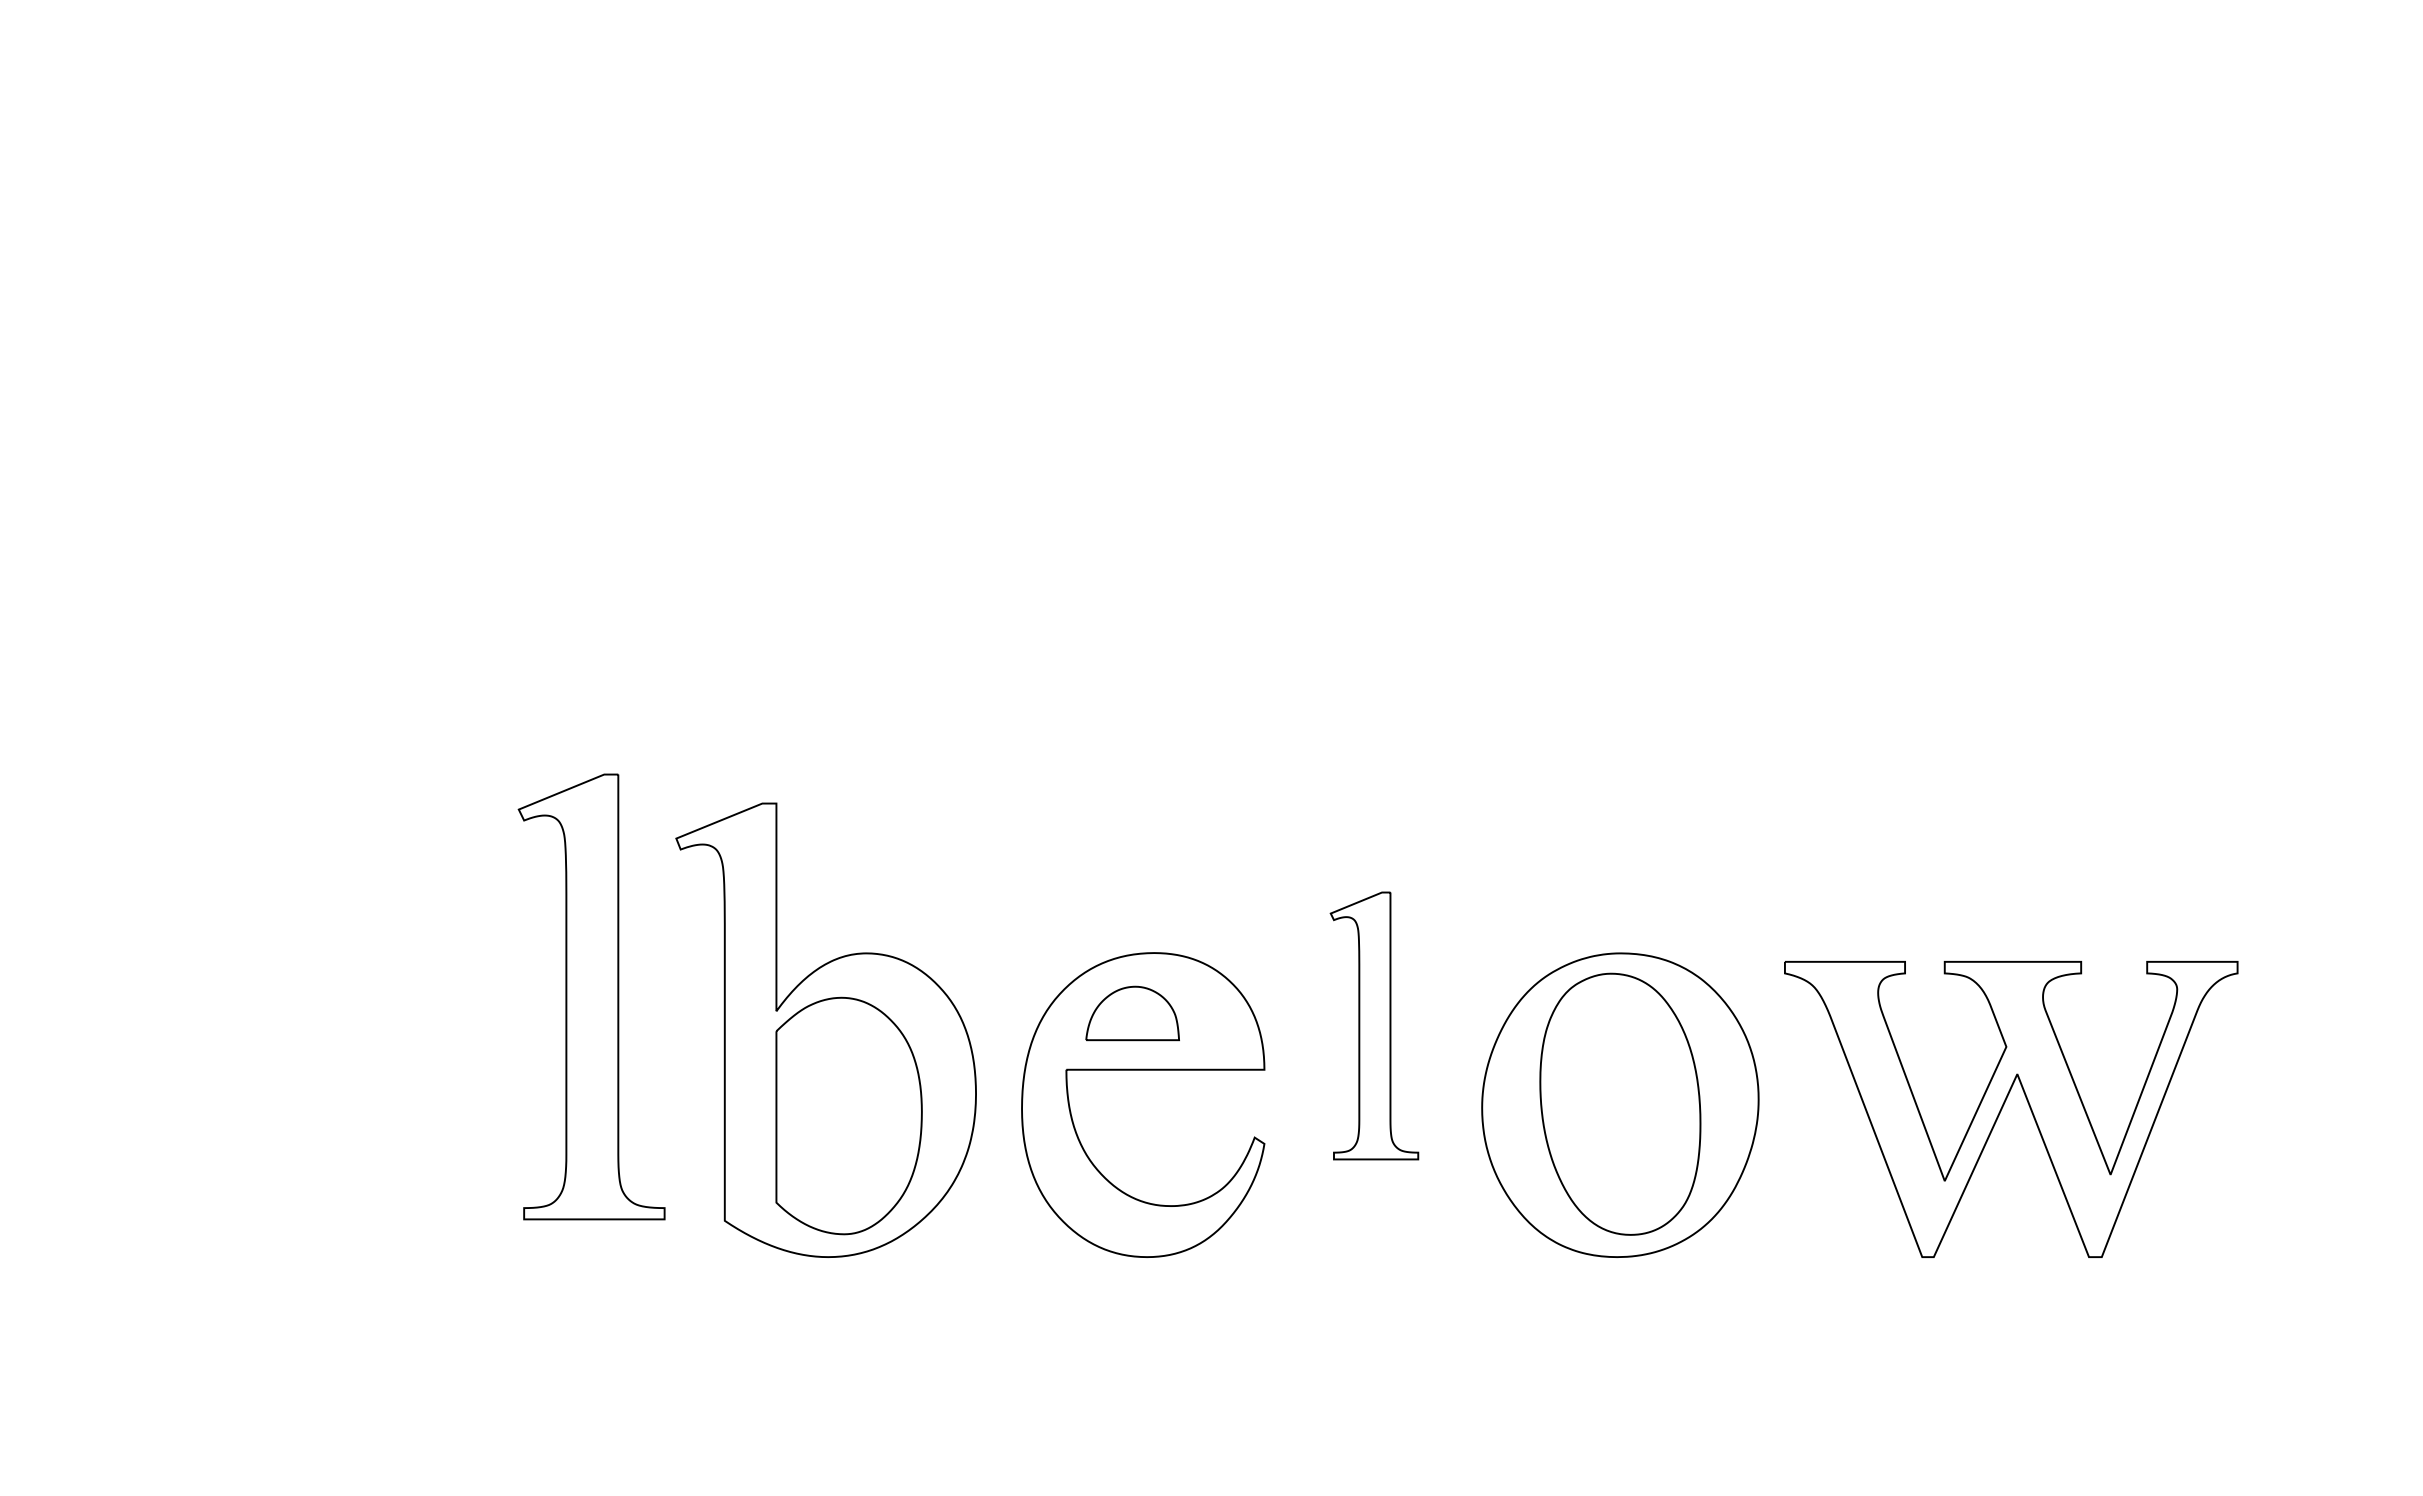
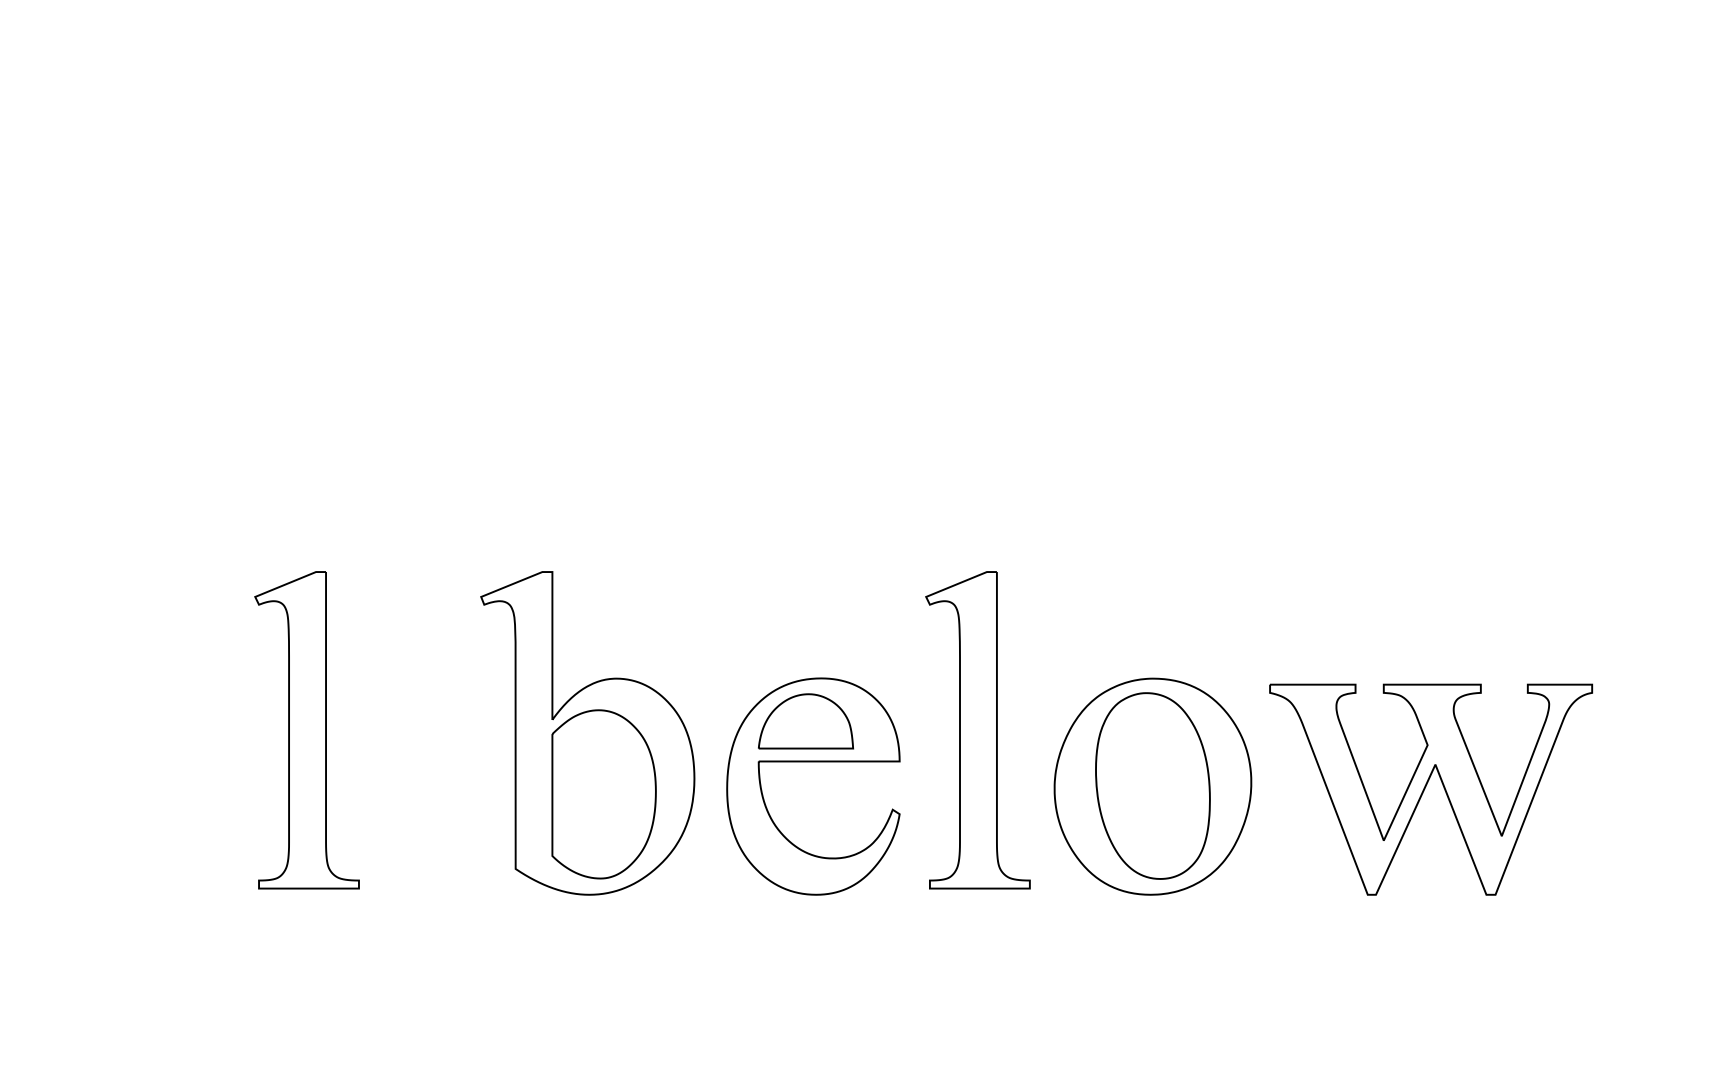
part: (591, 996) -> (306, 729), moved
part: (1132, 1013) -> (805, 721), size x1.43
part: (1374, 1025) -> (977, 729), size x1.67

